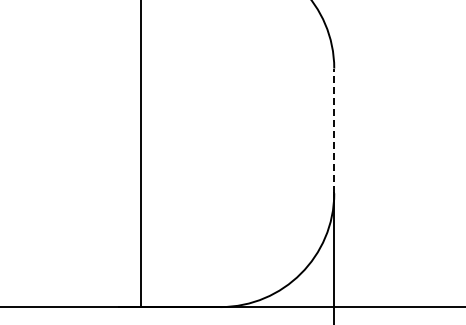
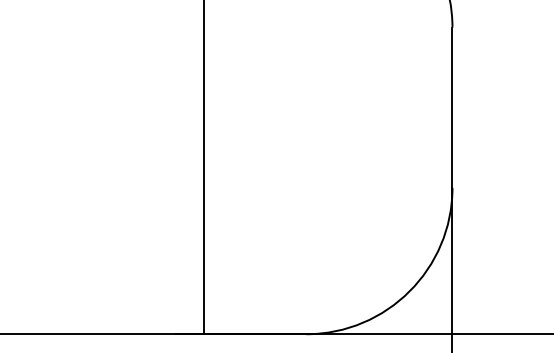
line: (334, 130) -> (452, 107), dashed -> solid

